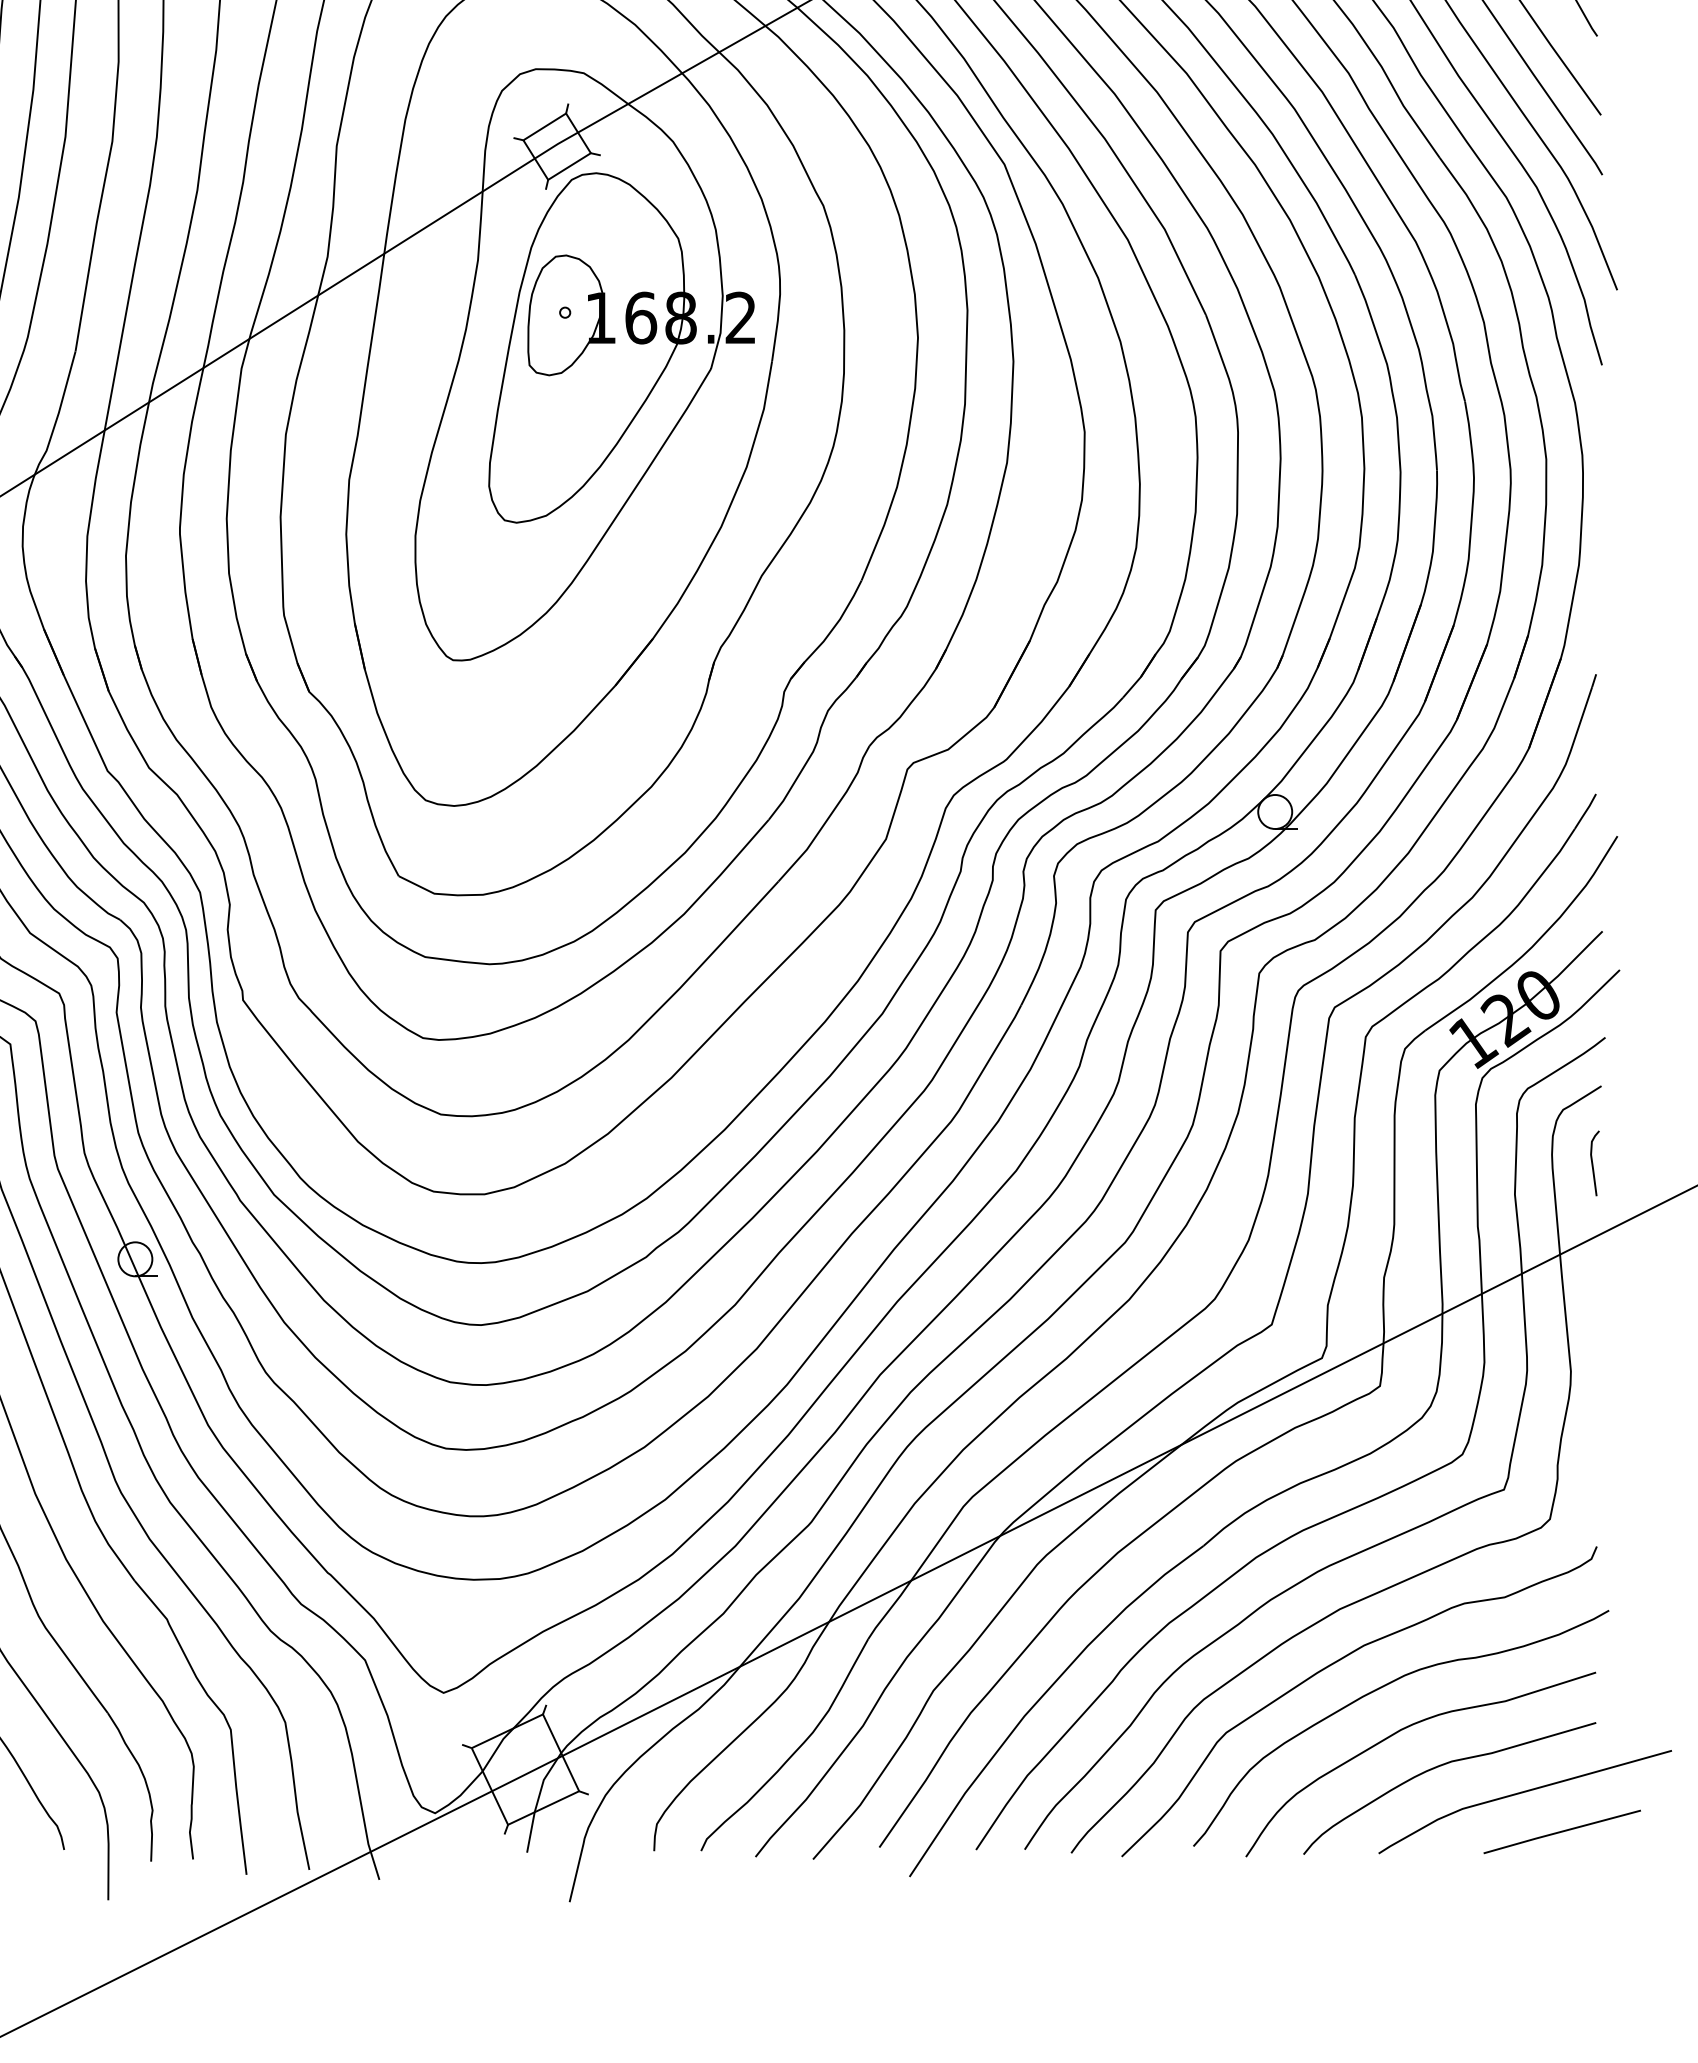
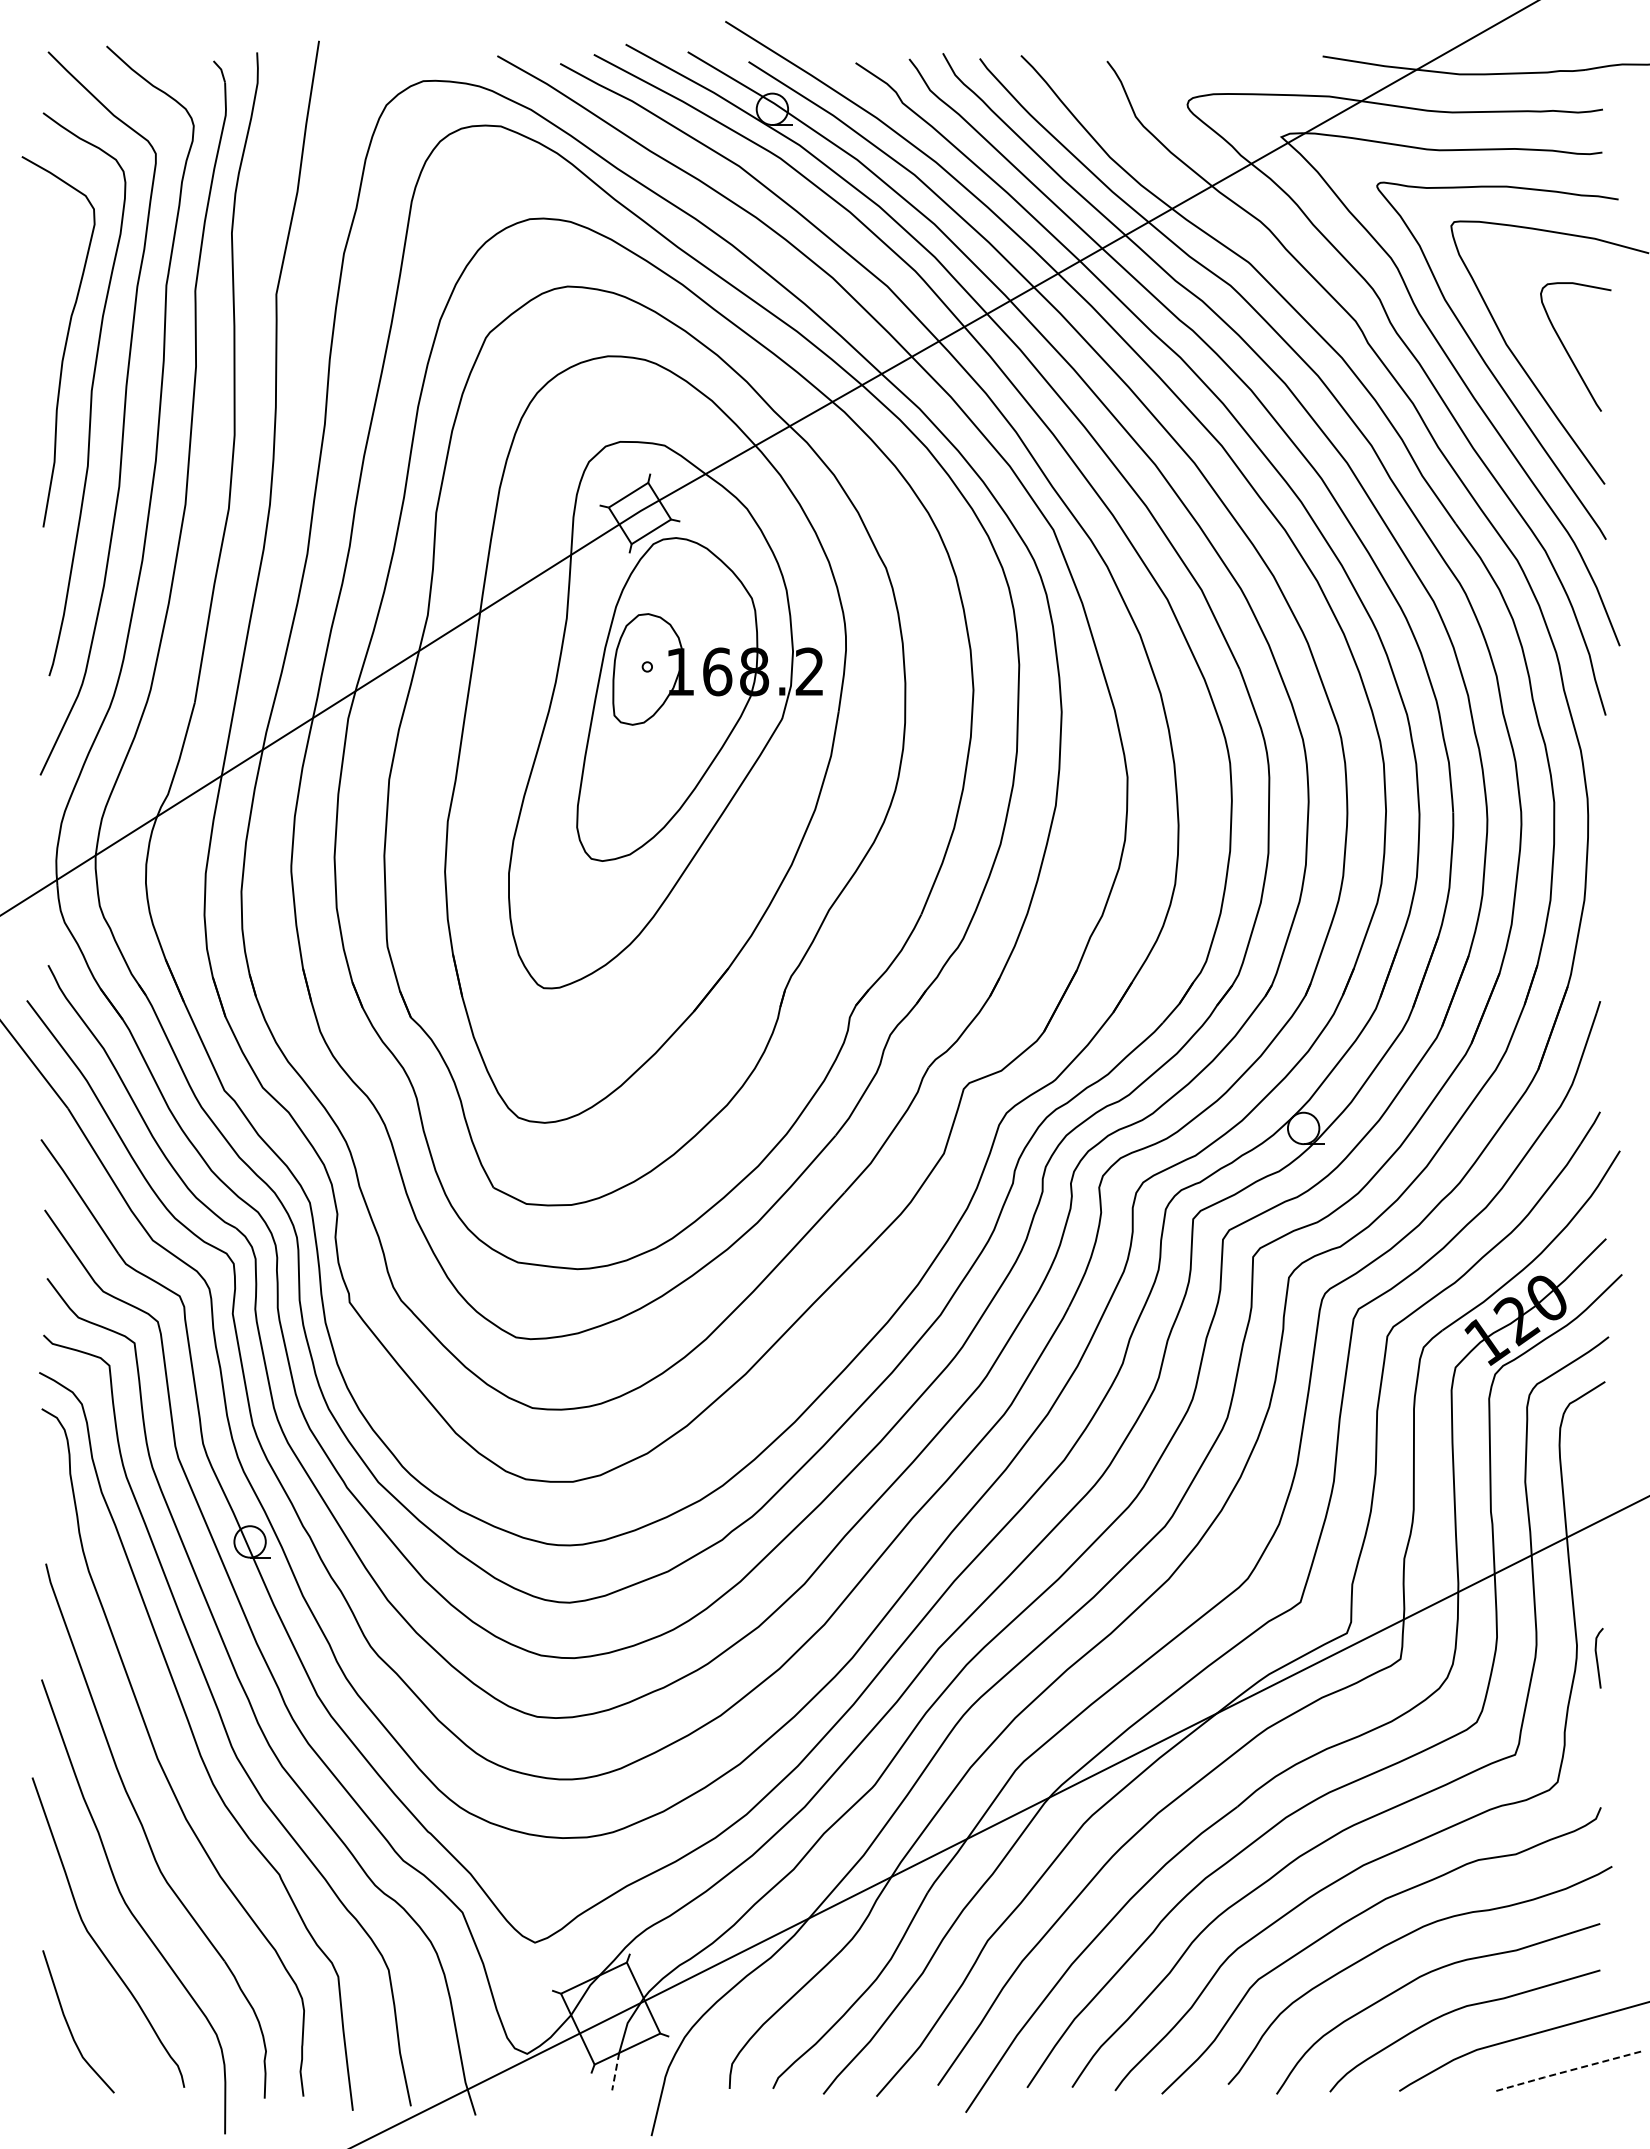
curve: (1593, 1162) -> (1597, 1657), moved
line: (1561, 1831) -> (1568, 2070), solid -> dashed
line: (530, 1833) -> (615, 2072), solid -> dashed

